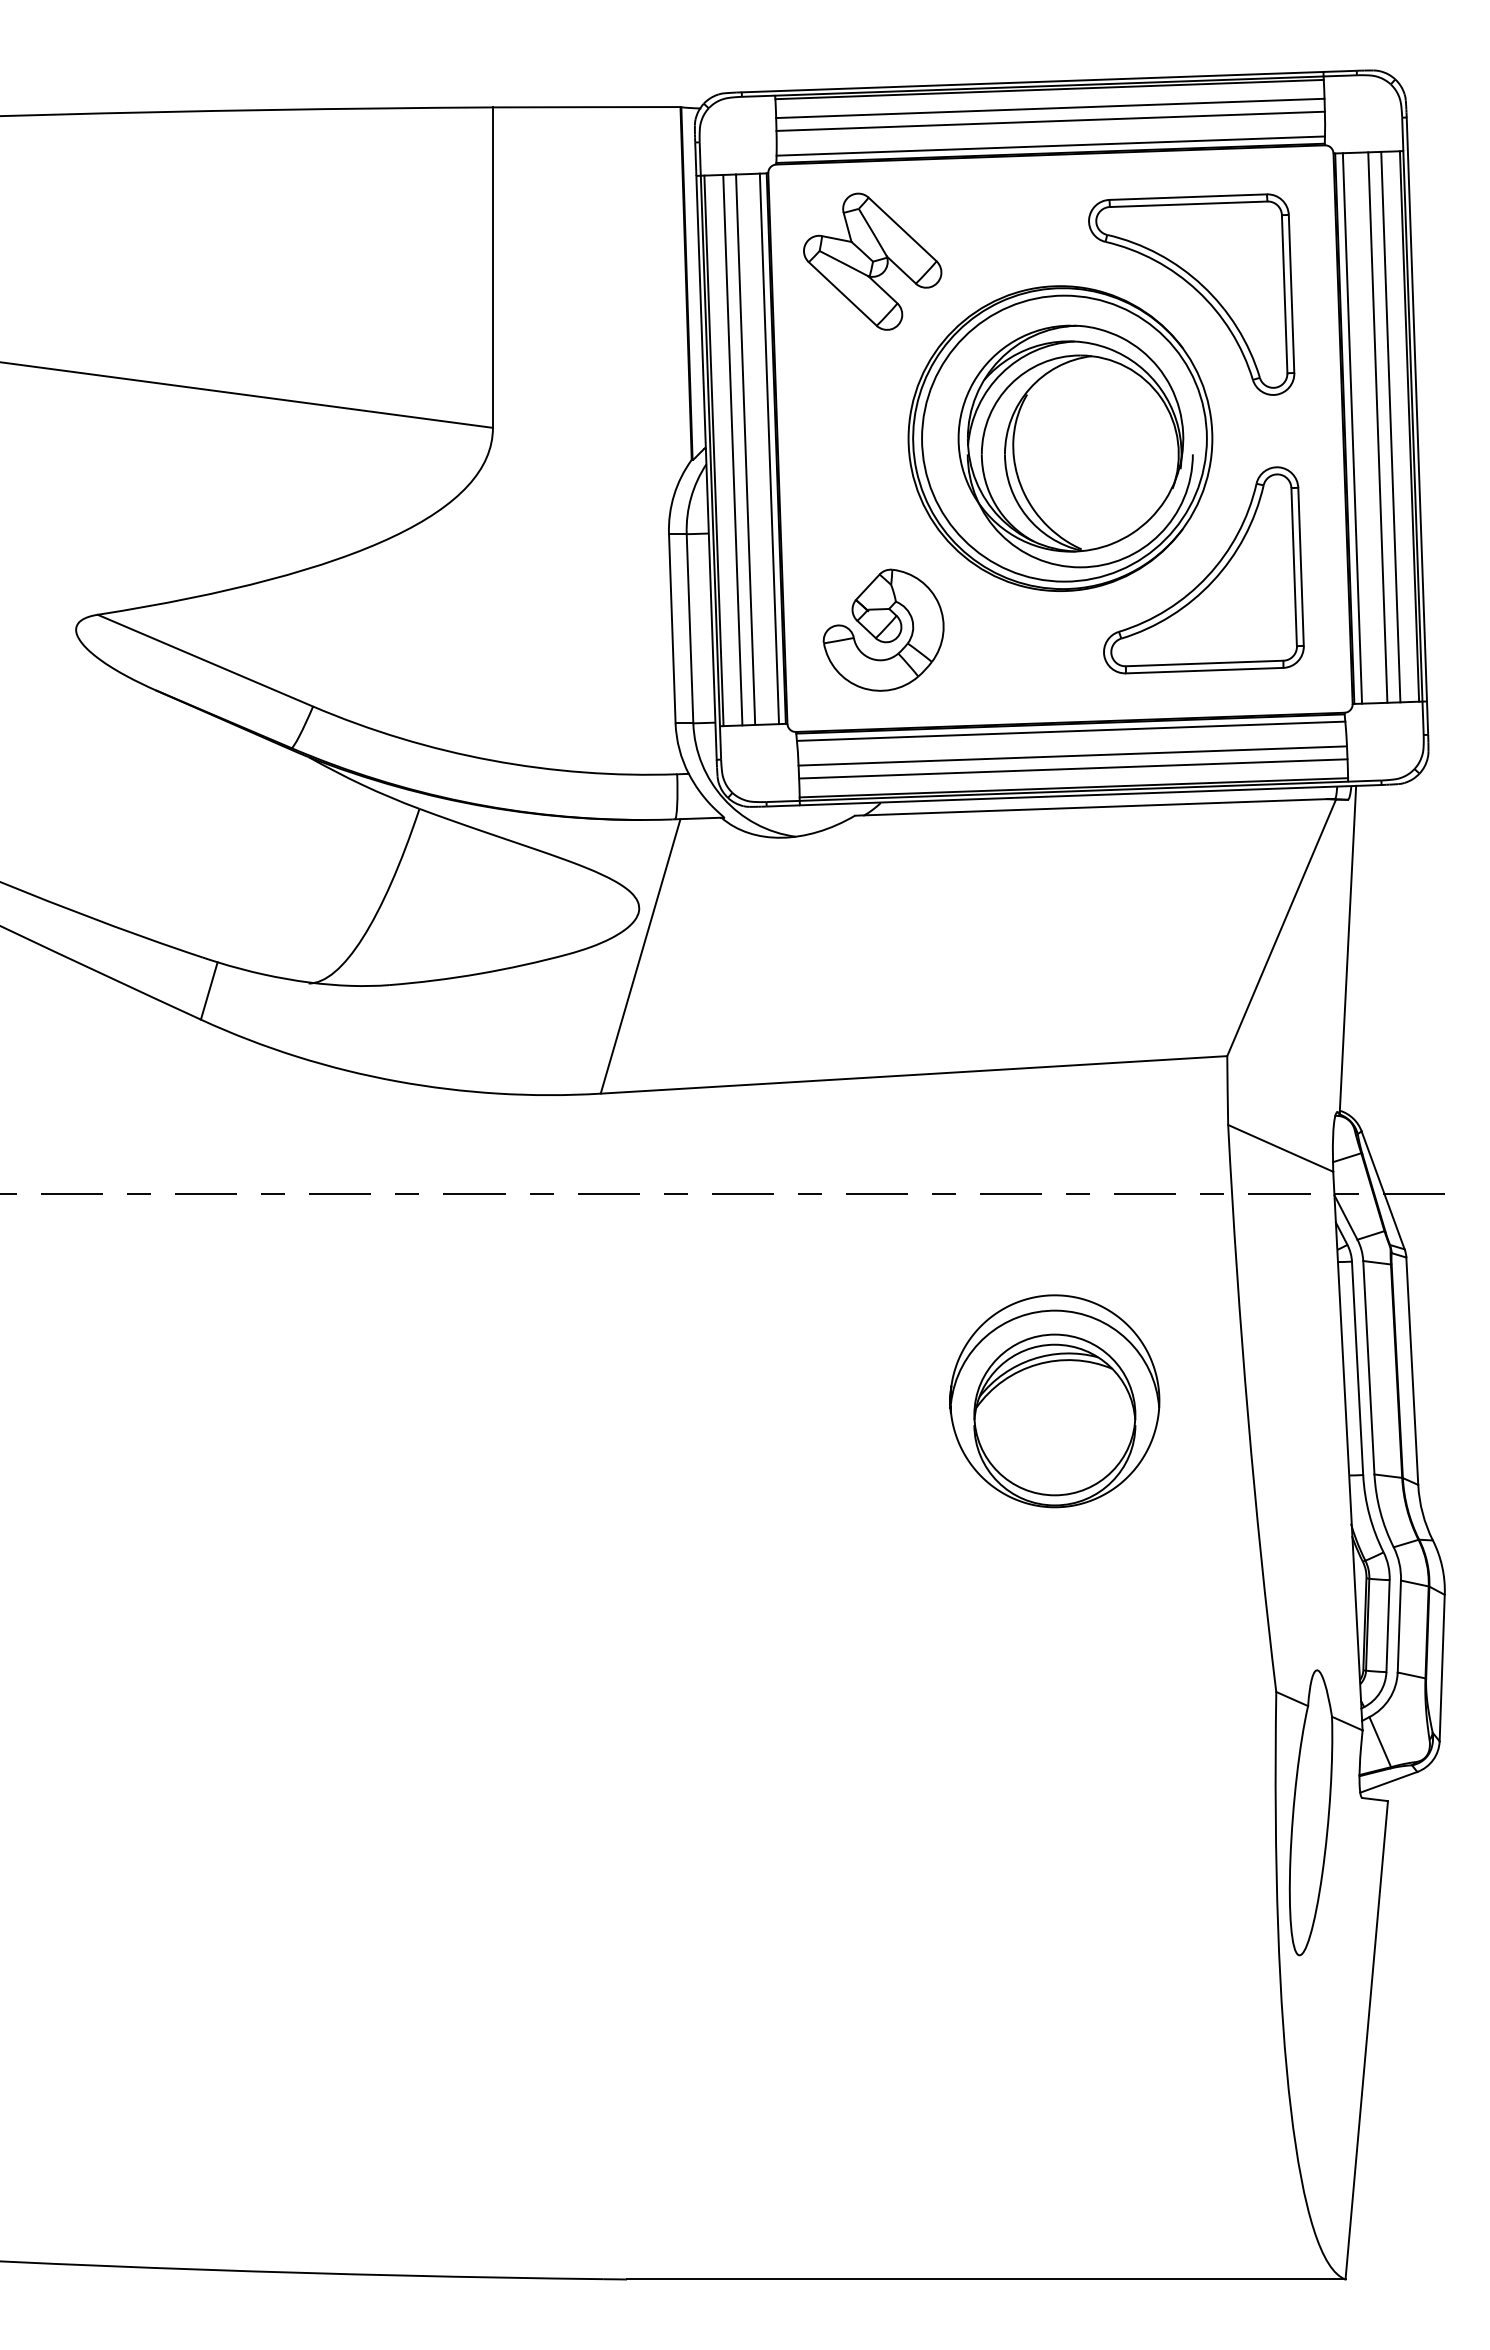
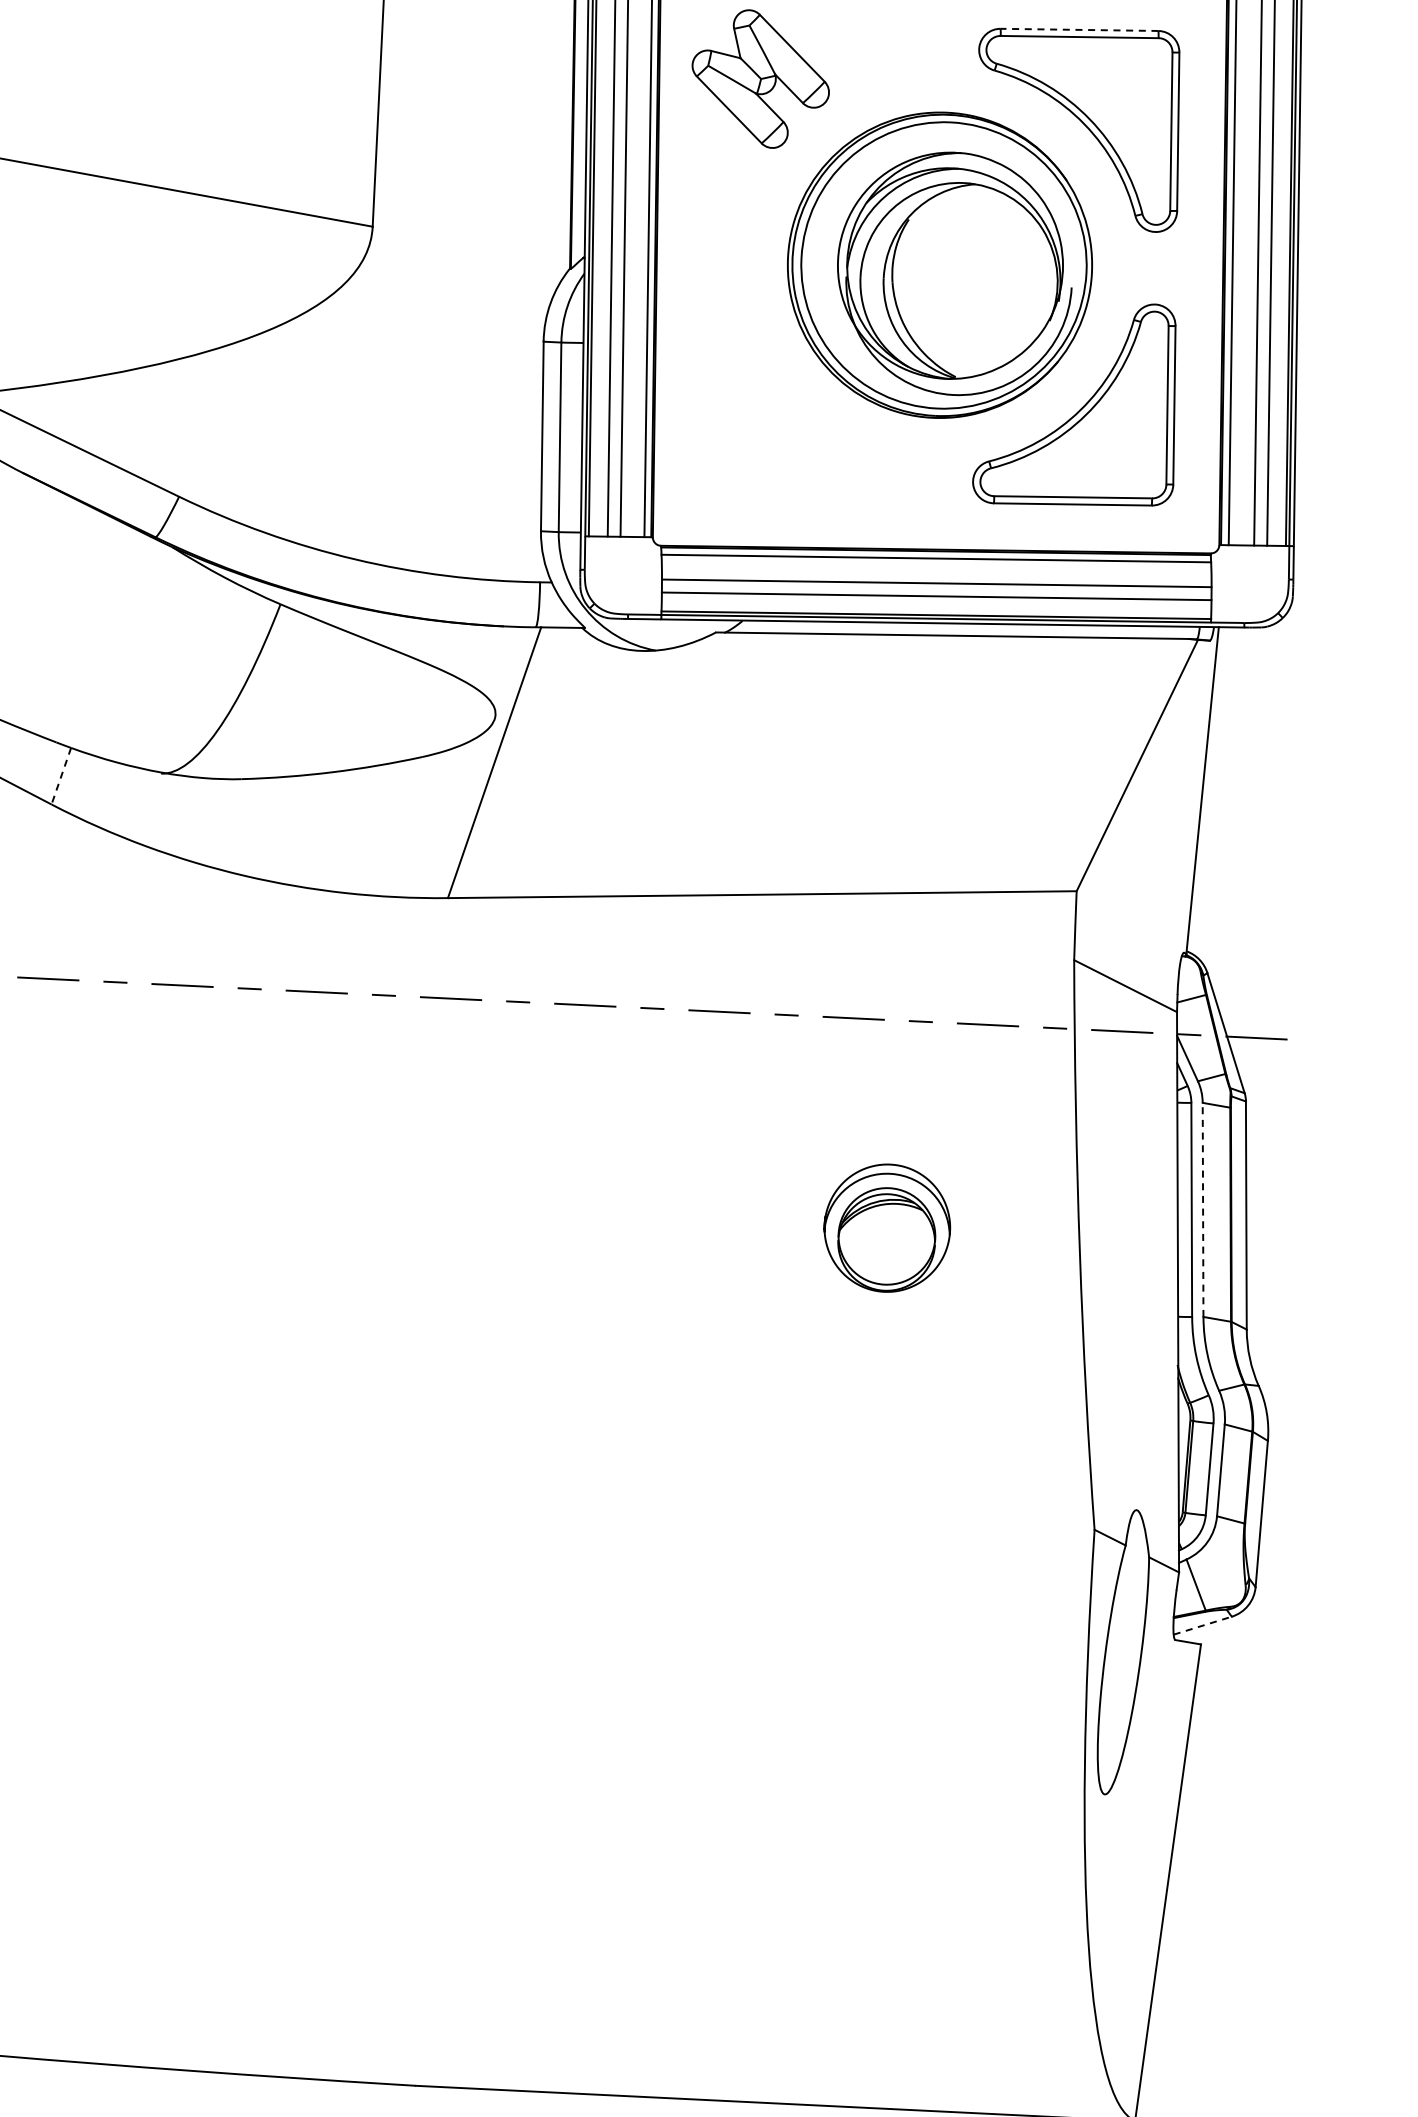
line: (1188, 197) -> (1079, 30), solid -> dashed
part: (883, 629) -> (753, 447), removed
line: (209, 990) -> (61, 775), solid -> dashed
line: (1368, 1367) -> (1202, 1209), solid -> dashed
part: (1054, 1401) -> (886, 1228), size x0.6
line: (1389, 1782) -> (1203, 1625), solid -> dashed

